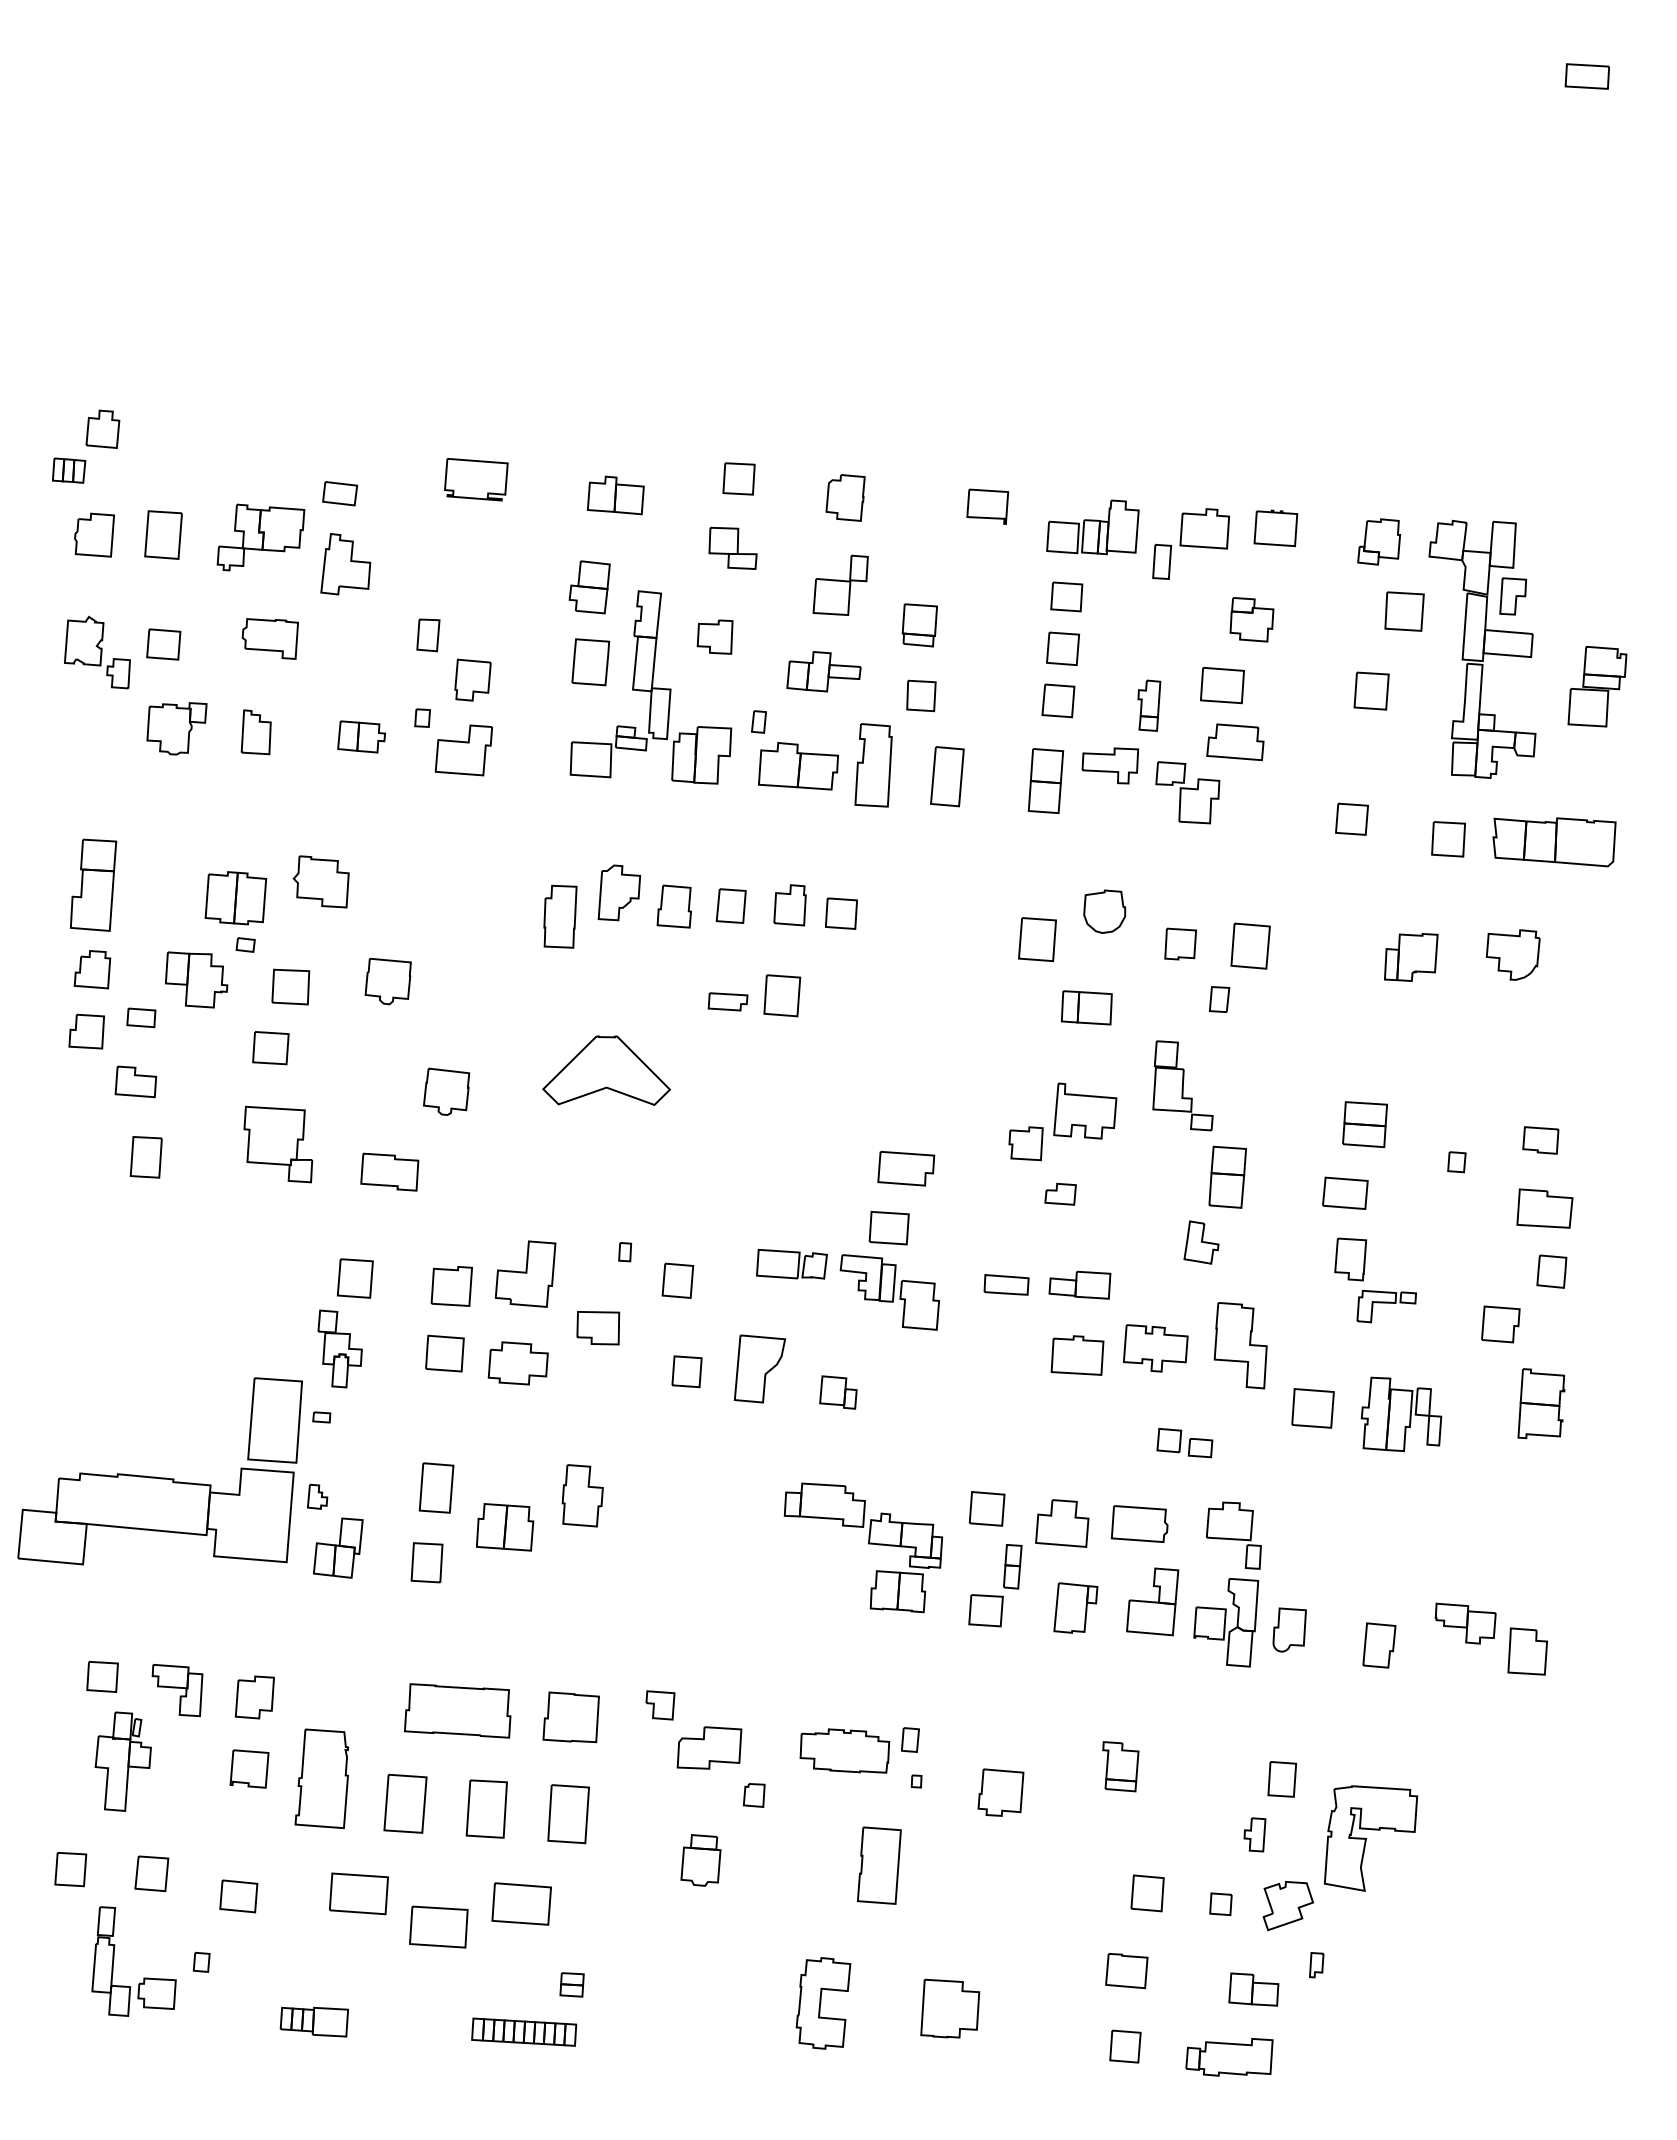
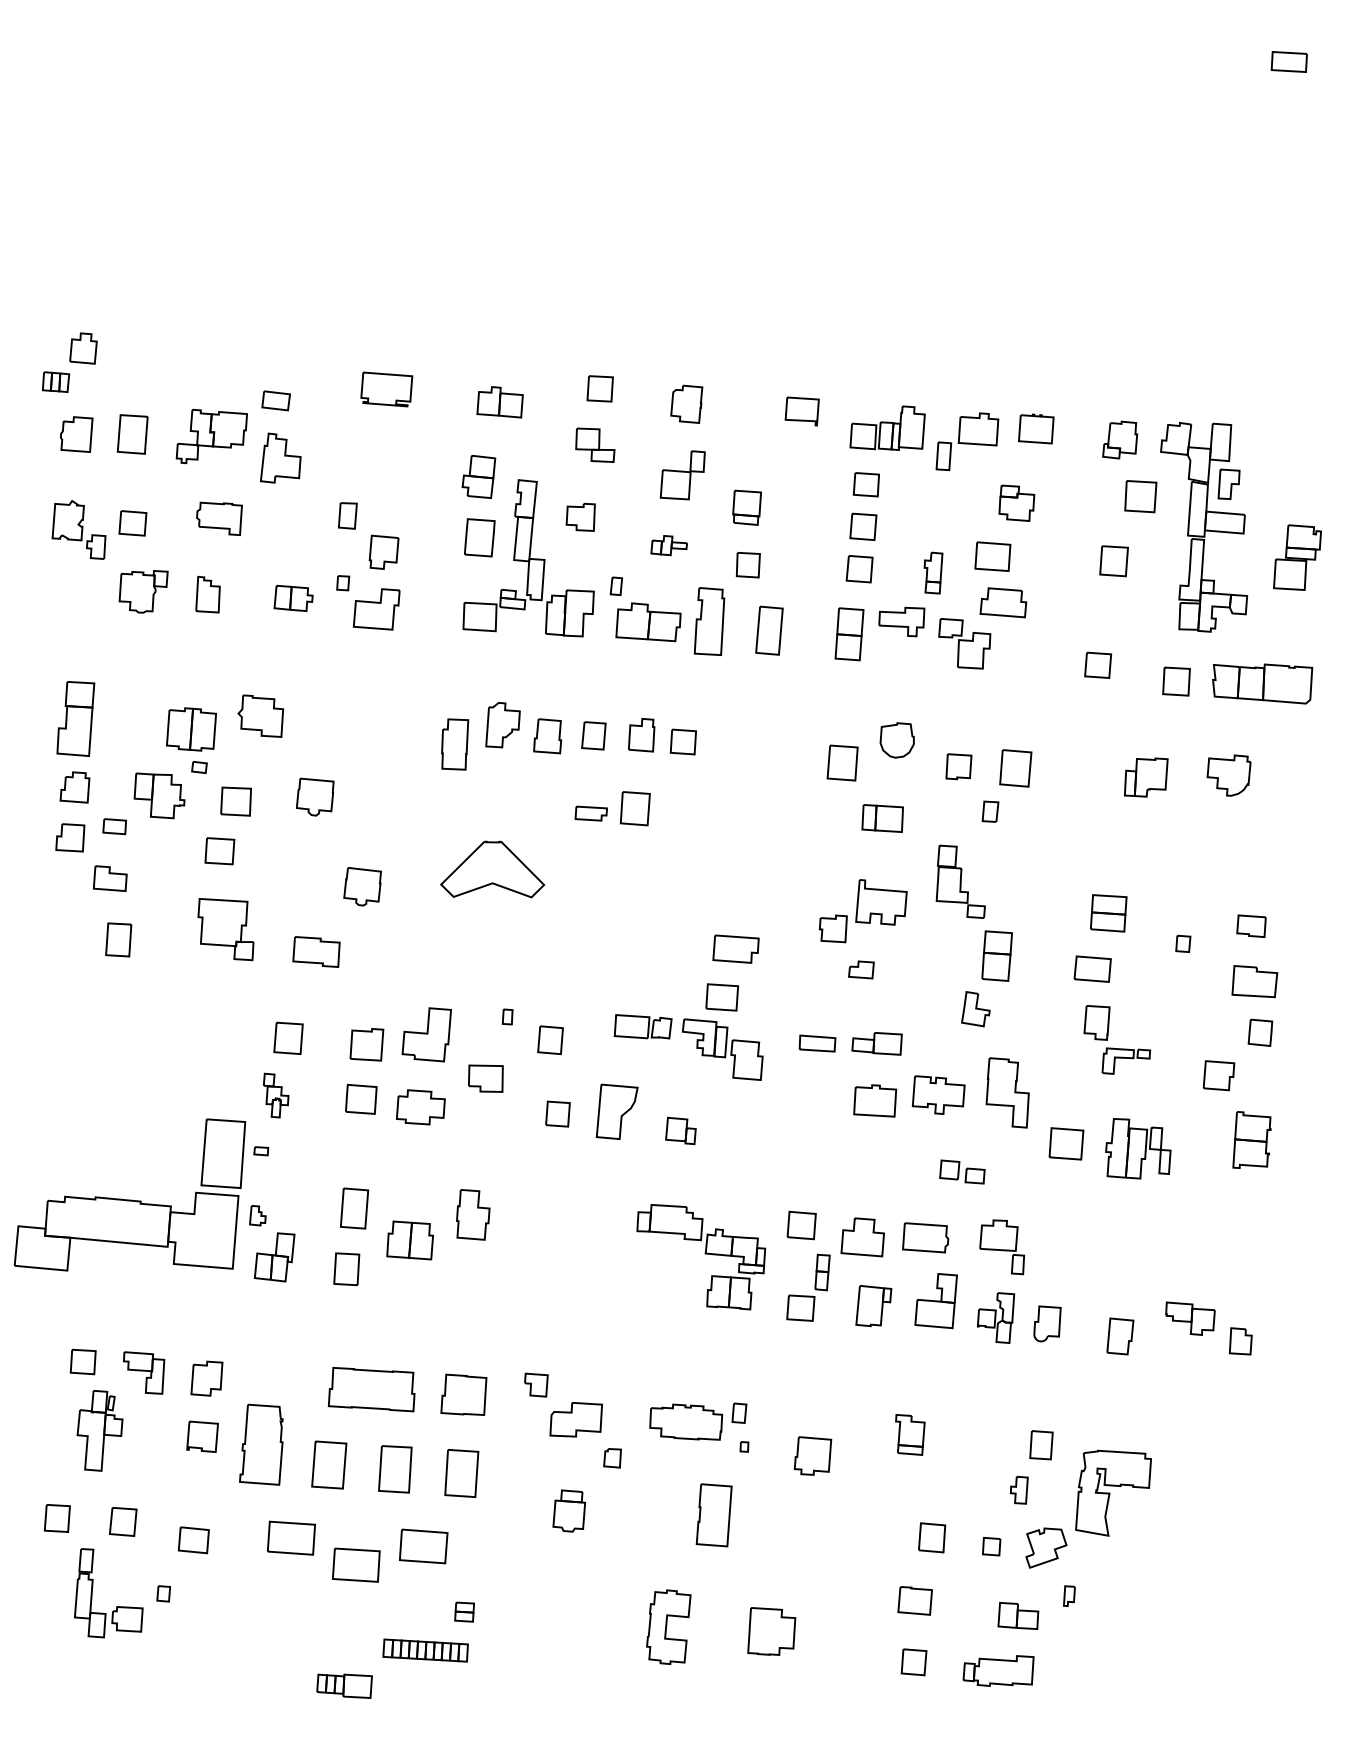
part: (823, 671) -> (668, 545), size x0.6
part: (339, 1348) -> (275, 1095), size x0.7
part: (1226, 1622) -> (996, 1317), size x0.7
part: (1527, 1651) -> (1240, 1341), size x0.7
part: (313, 2021) -> (343, 1685), moved

